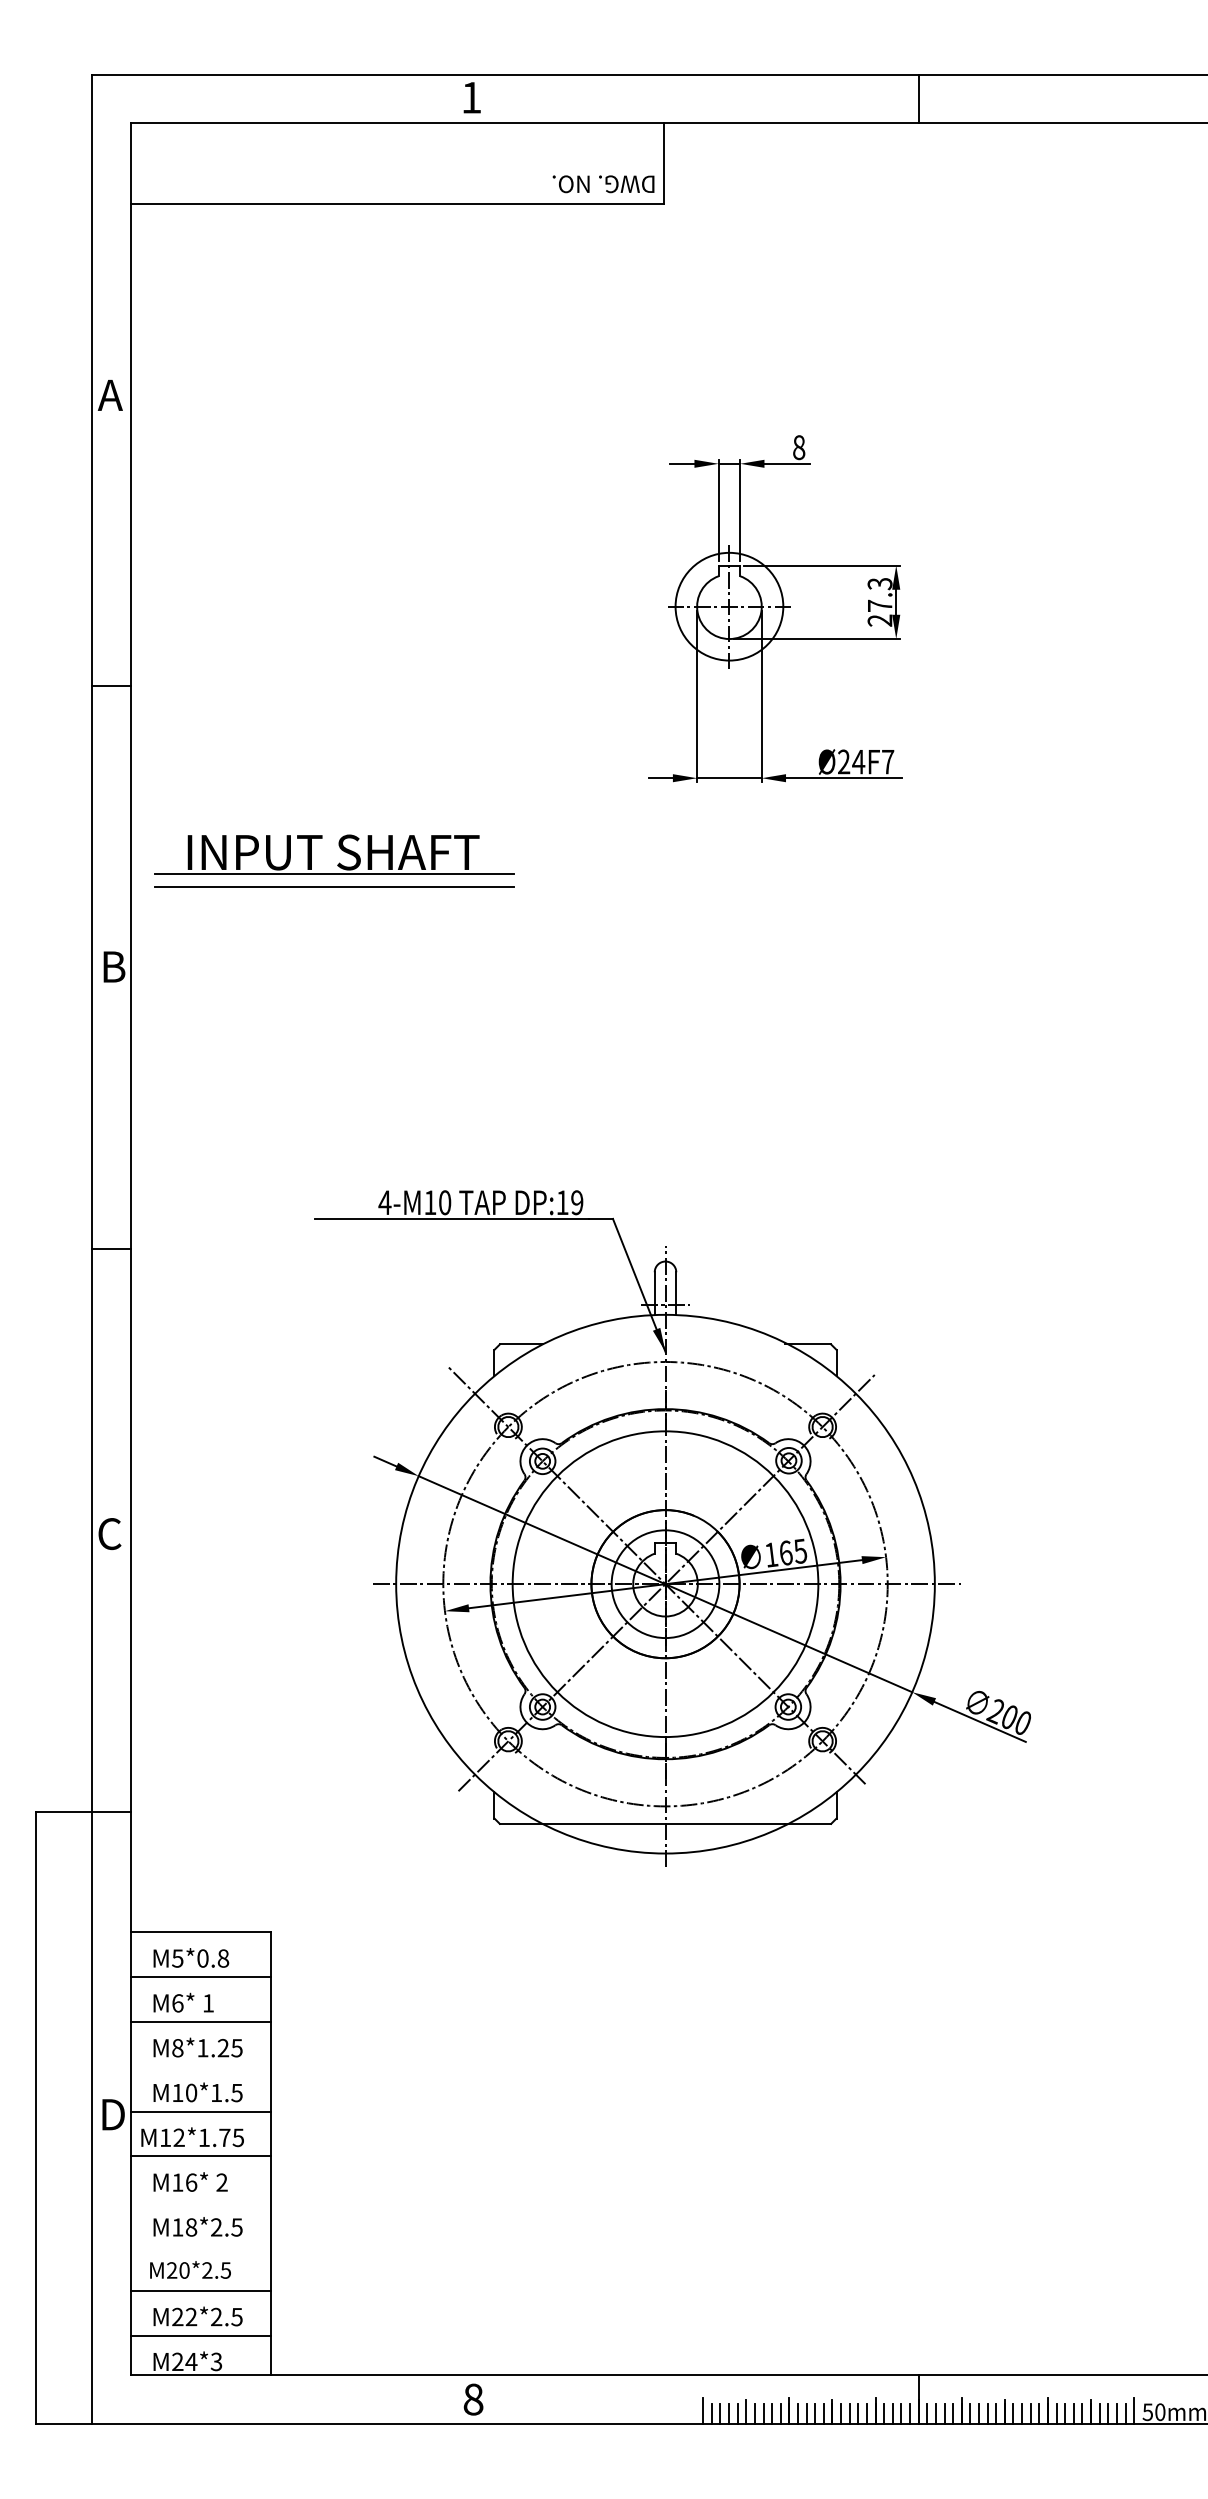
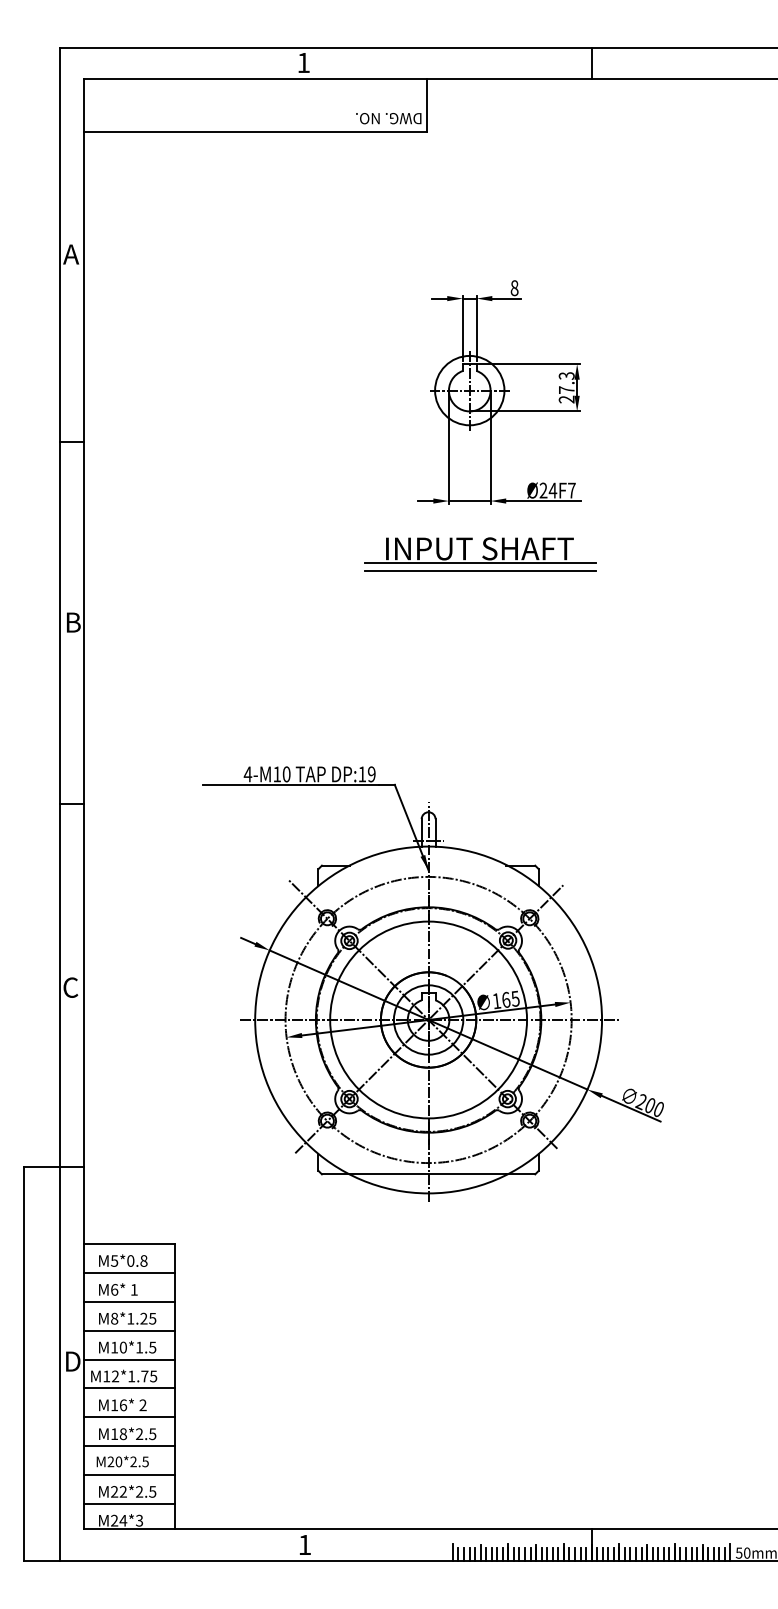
part: (334, 861) -> (480, 554), moved
line: (200, 2066) -> (129, 1330), added
line: (200, 2201) -> (129, 1417), added
line: (200, 2246) -> (129, 1446), added
text: (472, 2398) -> (304, 1544), 8 -> 1

